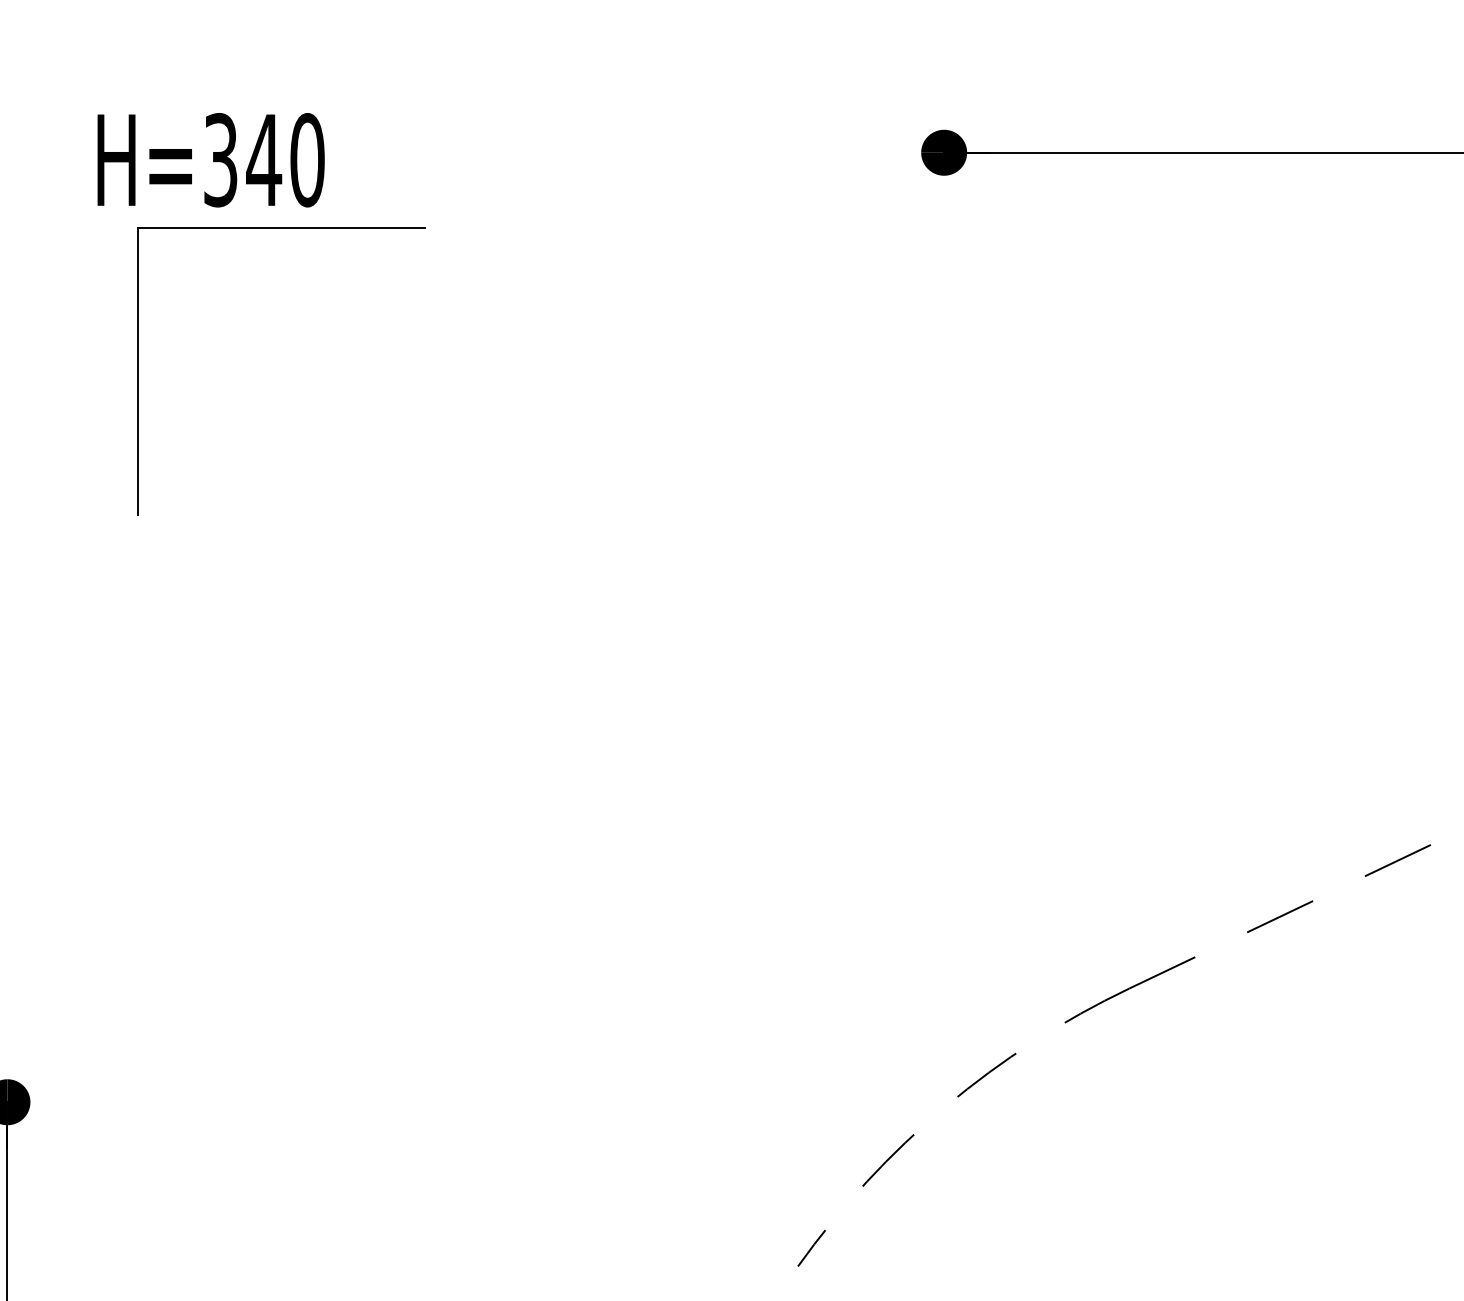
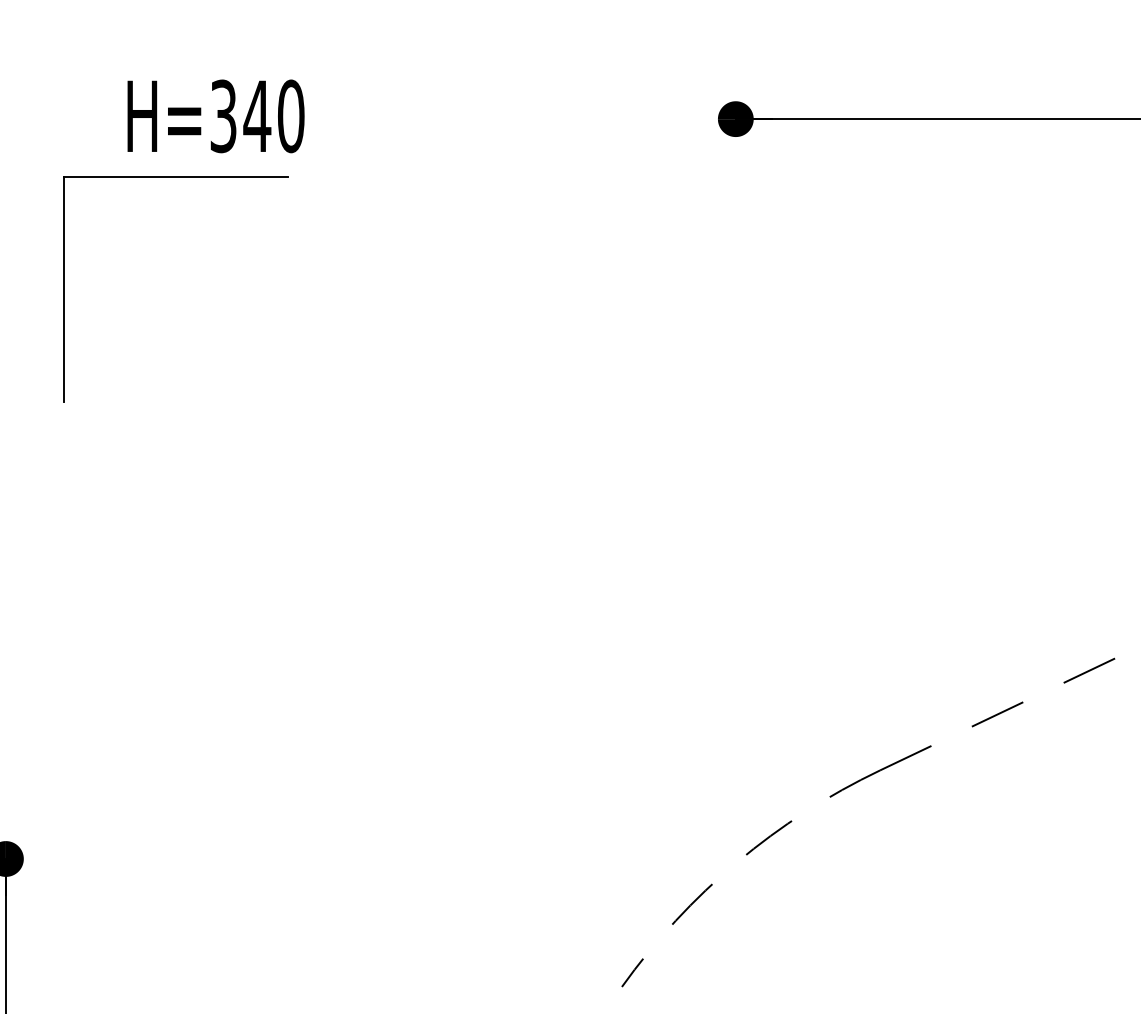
text: (210, 160) -> (215, 116), moved
part: (281, 228) -> (175, 178), moved

